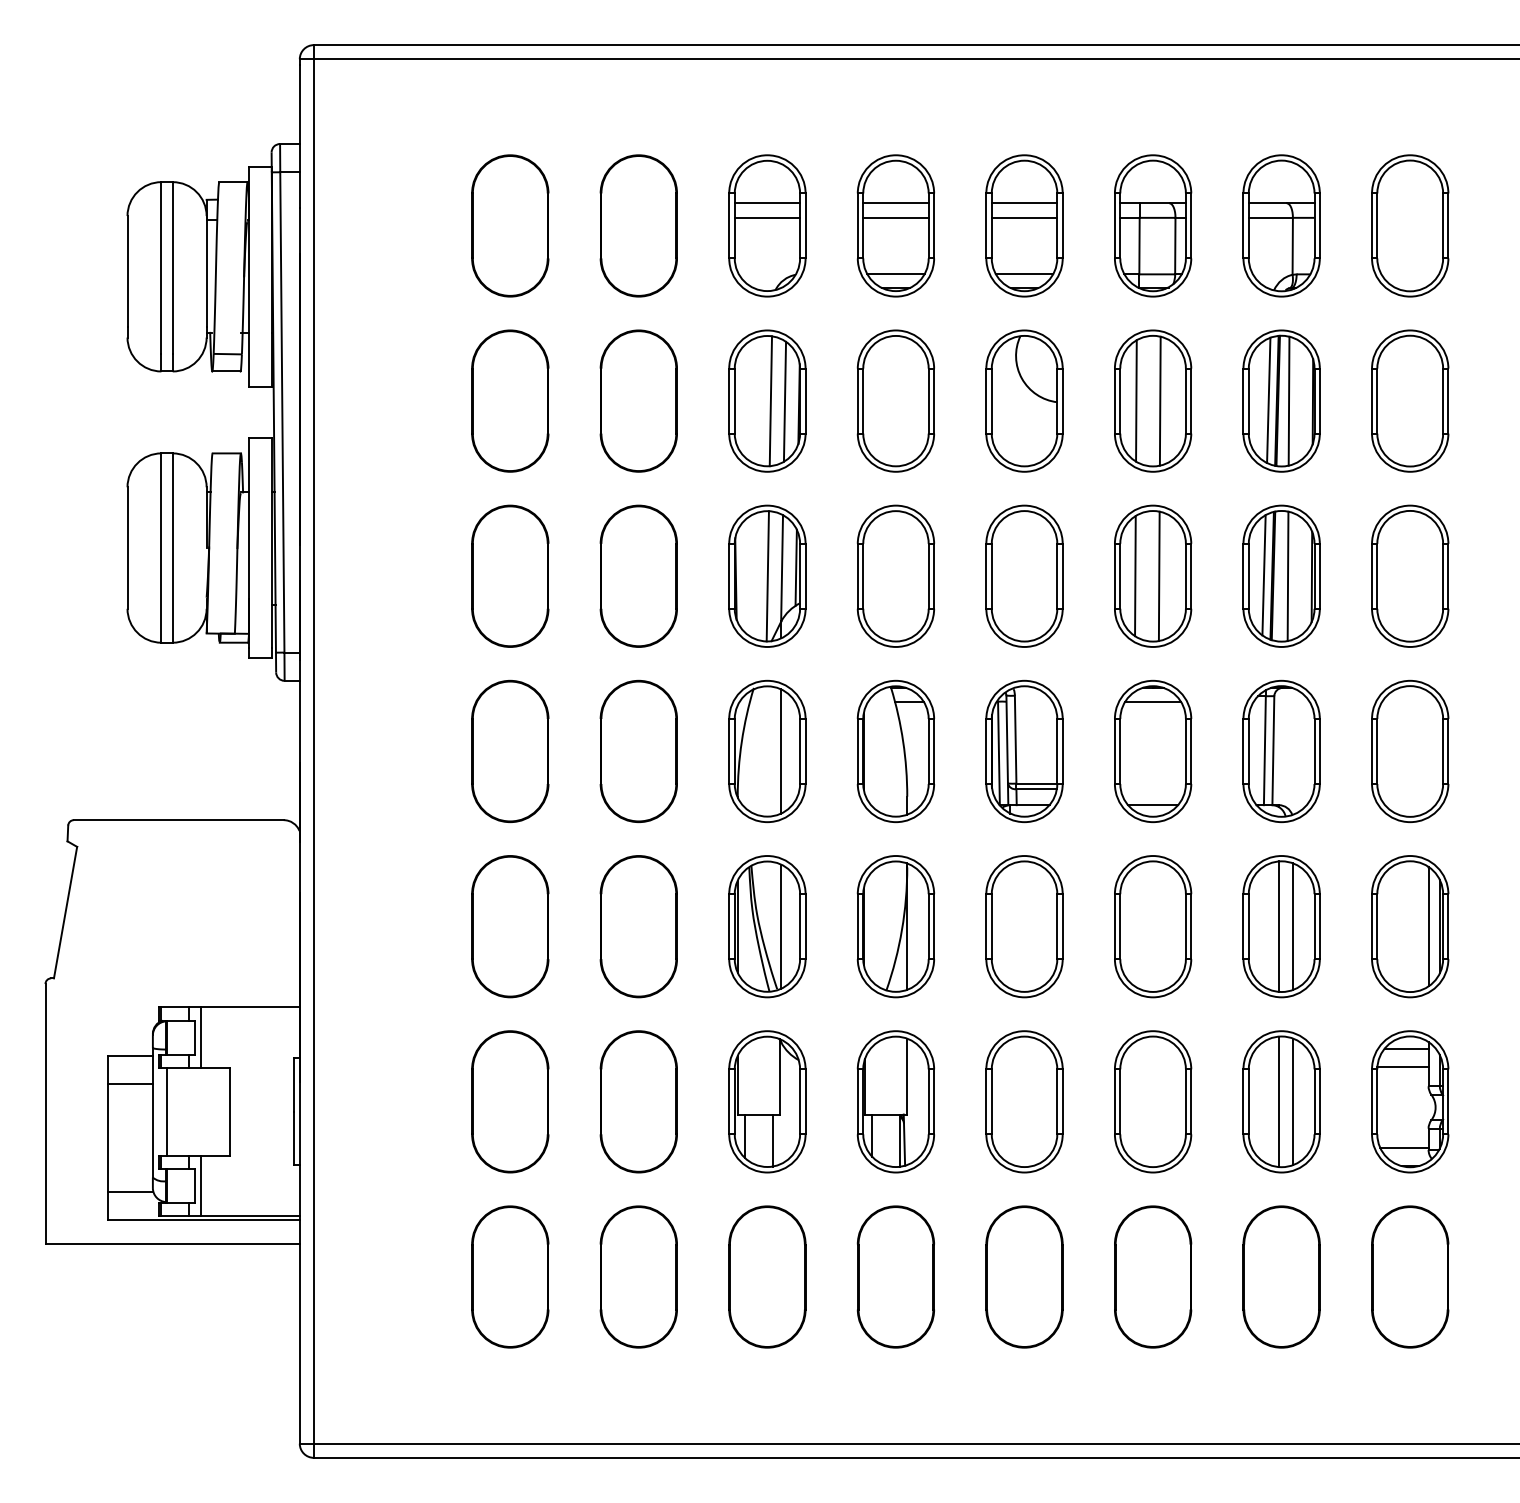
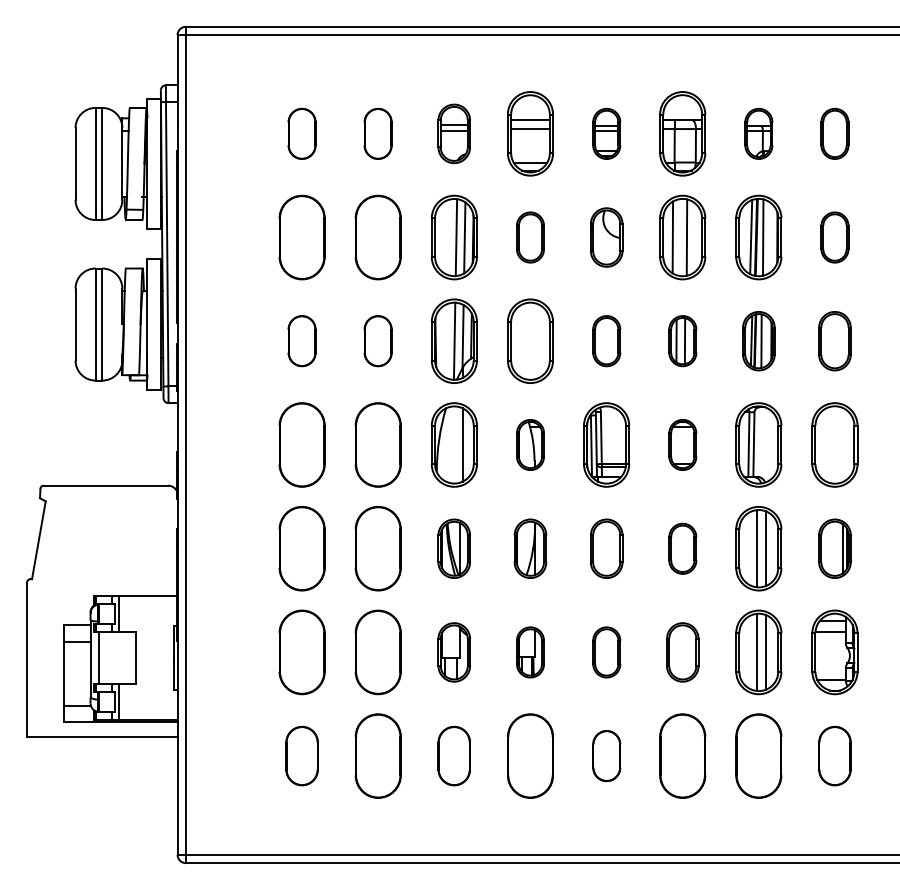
part: (509, 225) -> (301, 133), size x0.6
part: (637, 225) -> (377, 133), size x0.6
part: (765, 225) -> (453, 133), size x0.7
part: (1024, 225) -> (606, 133), size x0.6
part: (1281, 225) -> (758, 133), size x0.6
part: (1409, 225) -> (834, 133), size x0.6
part: (895, 401) -> (530, 237), size x0.6
part: (1024, 401) -> (606, 237), size x0.7
part: (1409, 401) -> (834, 237), size x0.6
part: (509, 574) -> (301, 340), size x0.6
part: (637, 574) -> (377, 340), size x0.6
part: (1024, 574) -> (606, 340), size x0.6
part: (1152, 574) -> (682, 340), size x0.6
part: (1281, 574) -> (758, 340), size x0.7
part: (1409, 574) -> (834, 340), size x0.7
part: (895, 750) -> (530, 444), size x0.6
part: (1152, 750) -> (682, 444), size x0.6
part: (765, 926) -> (453, 548), size x0.7
part: (895, 926) -> (530, 548), size x0.7
part: (1024, 926) -> (606, 548), size x0.7
part: (1152, 926) -> (682, 548), size x0.6
part: (1409, 926) -> (834, 548), size x0.7
part: (765, 1101) -> (453, 652), size x0.7
part: (895, 1101) -> (530, 652), size x0.6
part: (1024, 1101) -> (606, 652), size x0.6
part: (1152, 1101) -> (682, 652), size x0.7
part: (509, 1275) -> (301, 755), size x0.7
part: (765, 1275) -> (453, 755), size x0.7
part: (1024, 1275) -> (606, 755), size x0.6
part: (1409, 1275) -> (834, 755), size x0.7

